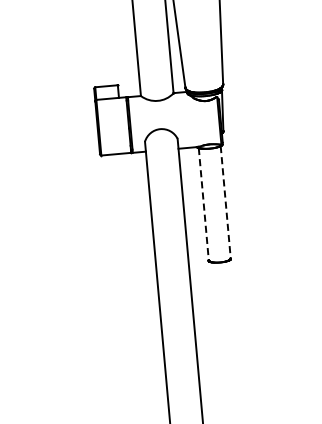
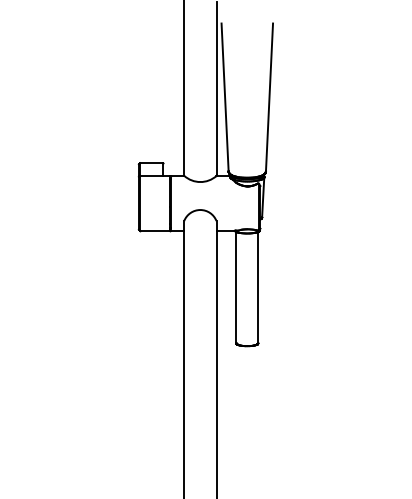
line: (226, 202) -> (258, 287), dashed -> solid
line: (203, 204) -> (236, 287), dashed -> solid

